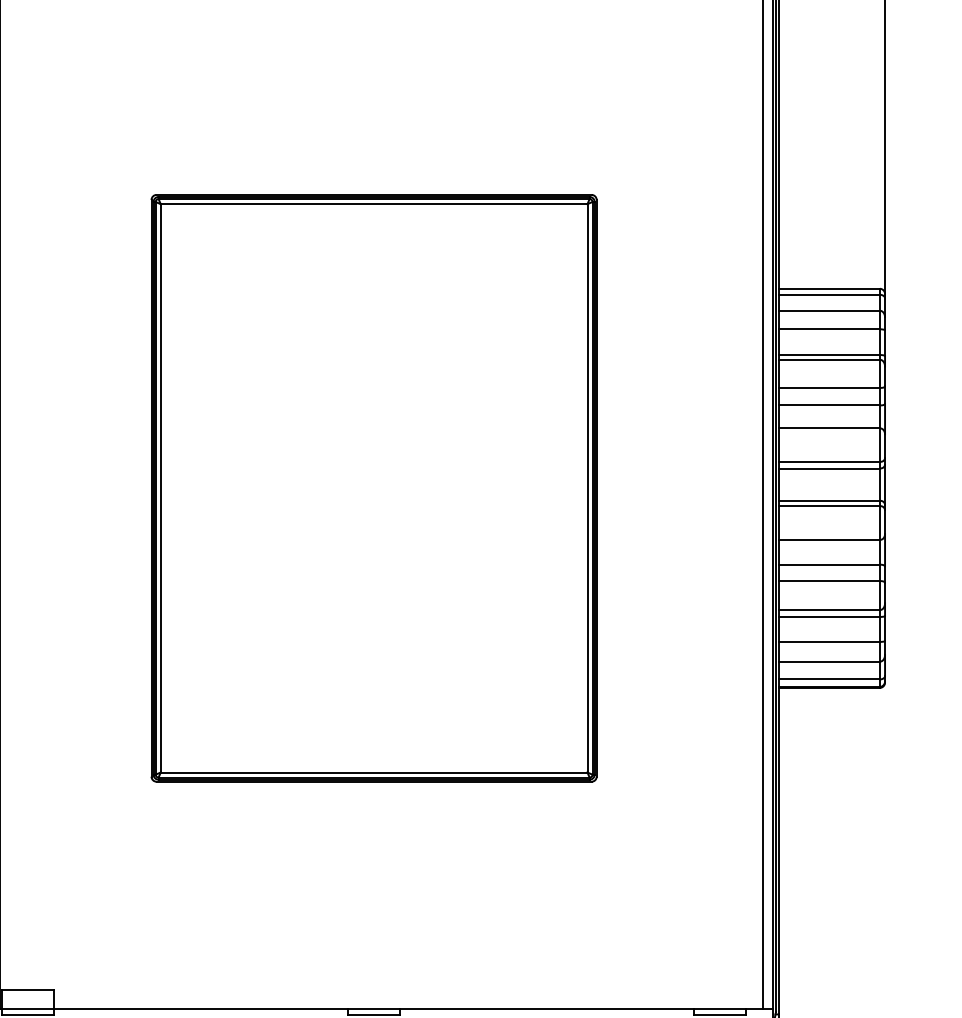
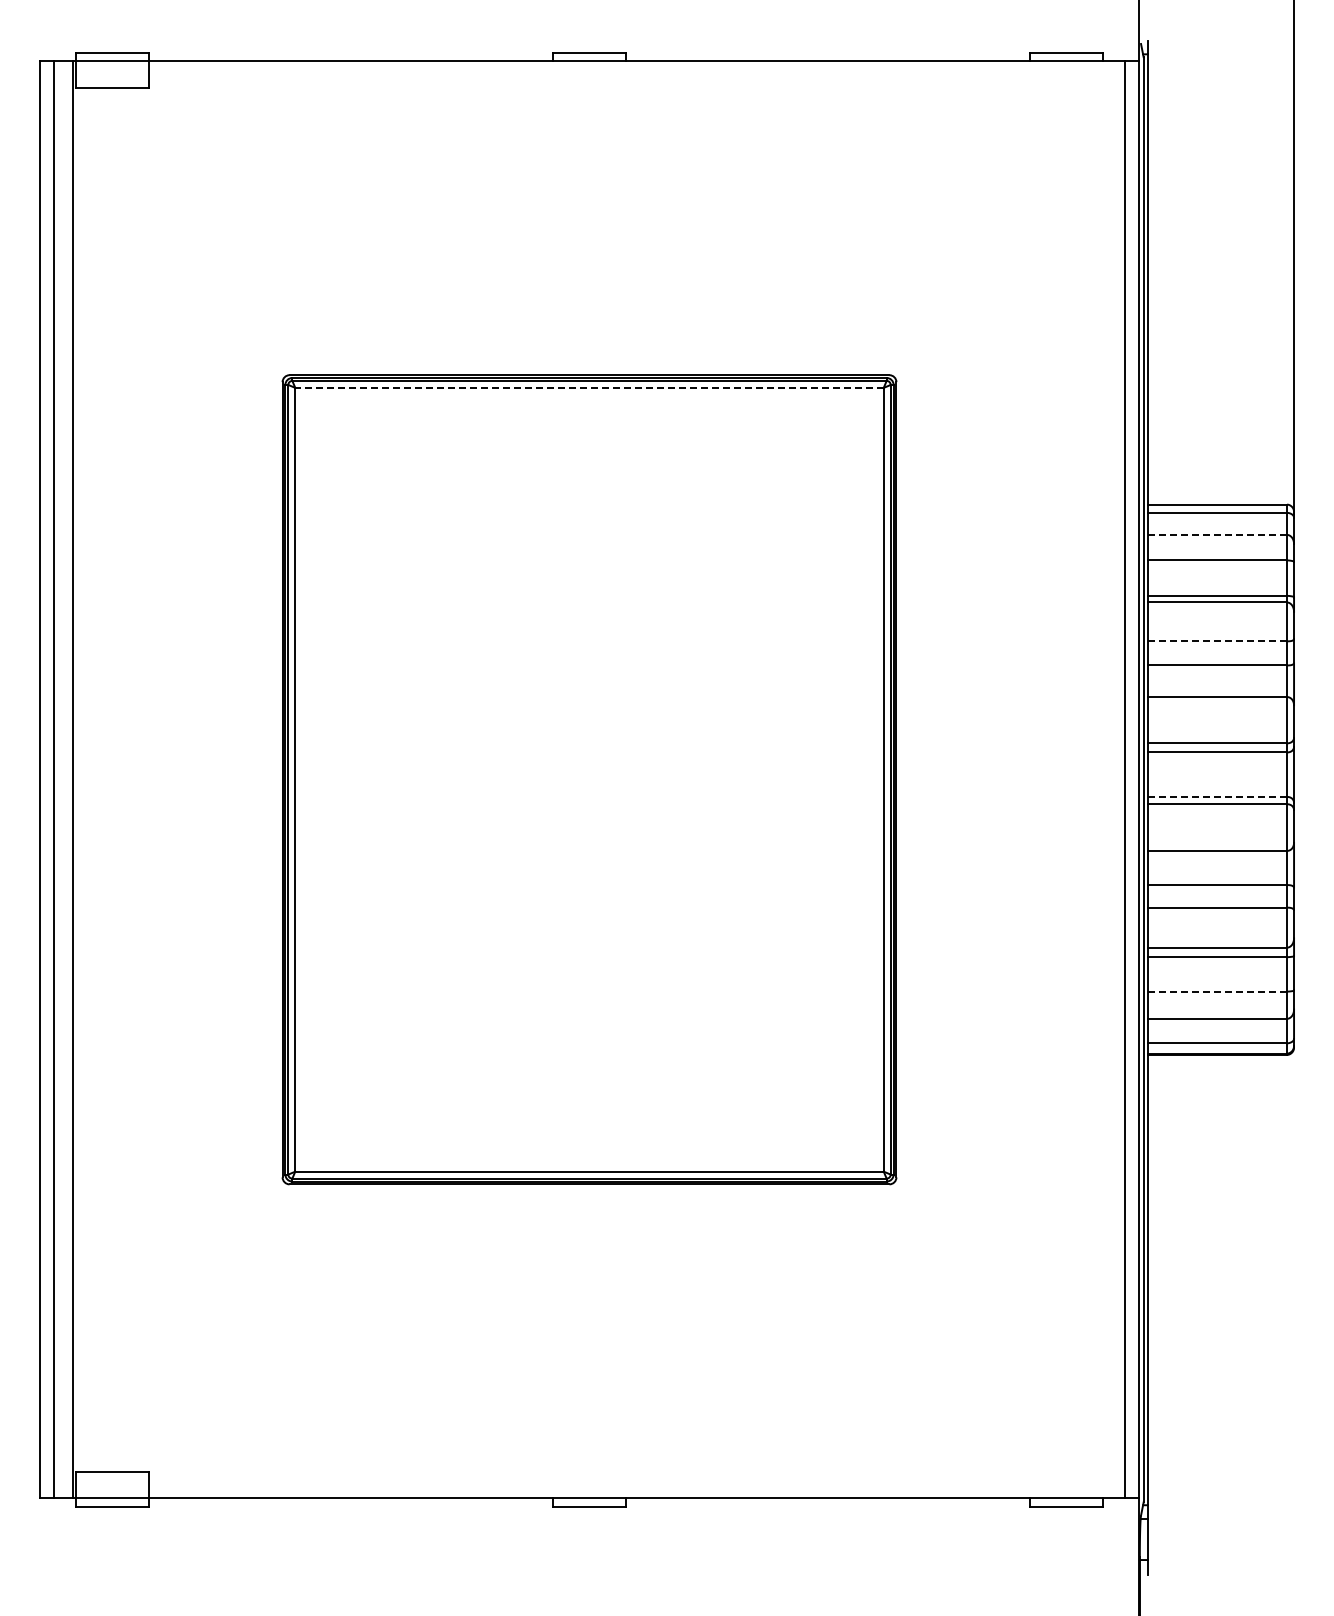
line: (374, 203) -> (589, 387), solid -> dashed
line: (829, 310) -> (1217, 534), solid -> dashed
line: (829, 388) -> (1217, 641), solid -> dashed
line: (829, 500) -> (1217, 796), solid -> dashed
line: (829, 641) -> (1217, 991), solid -> dashed

